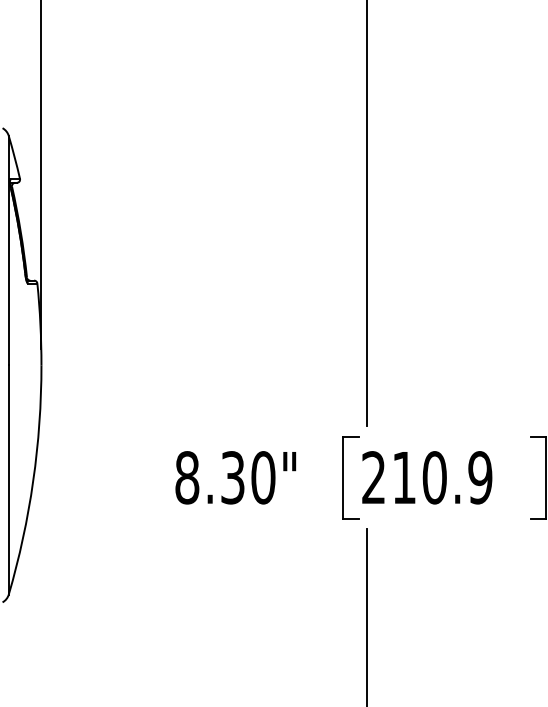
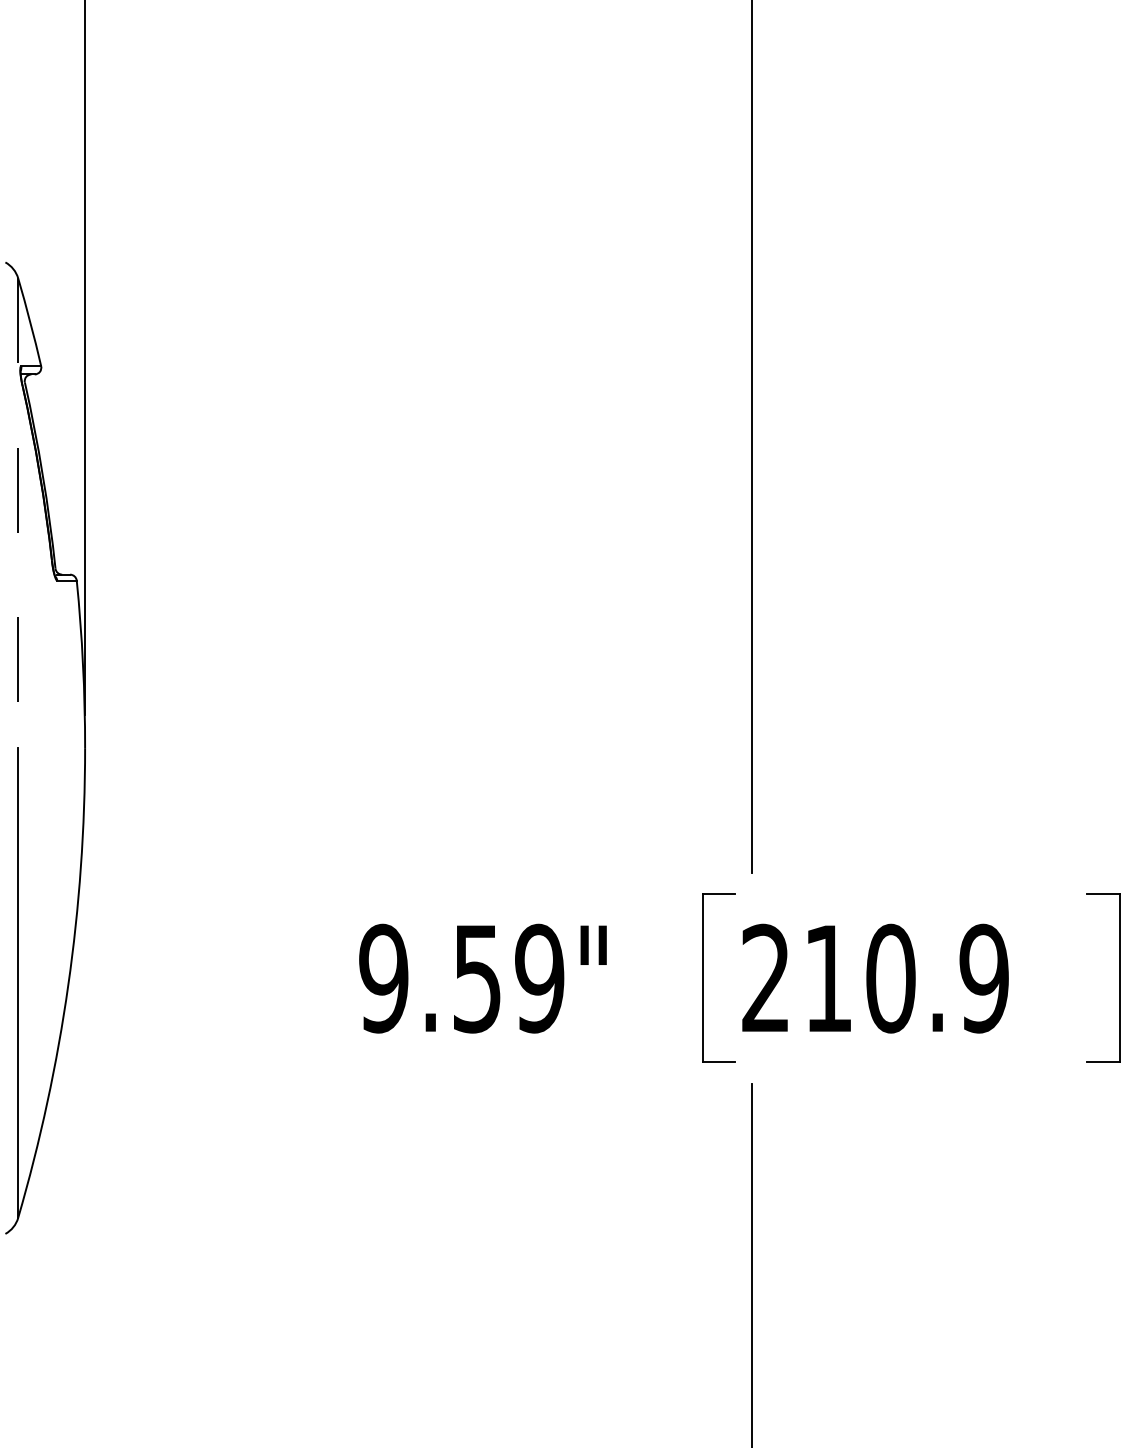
line: (8, 250) -> (17, 512), solid -> dashed
text: (225, 477) -> (462, 978), 8.30" -> 9.59"

